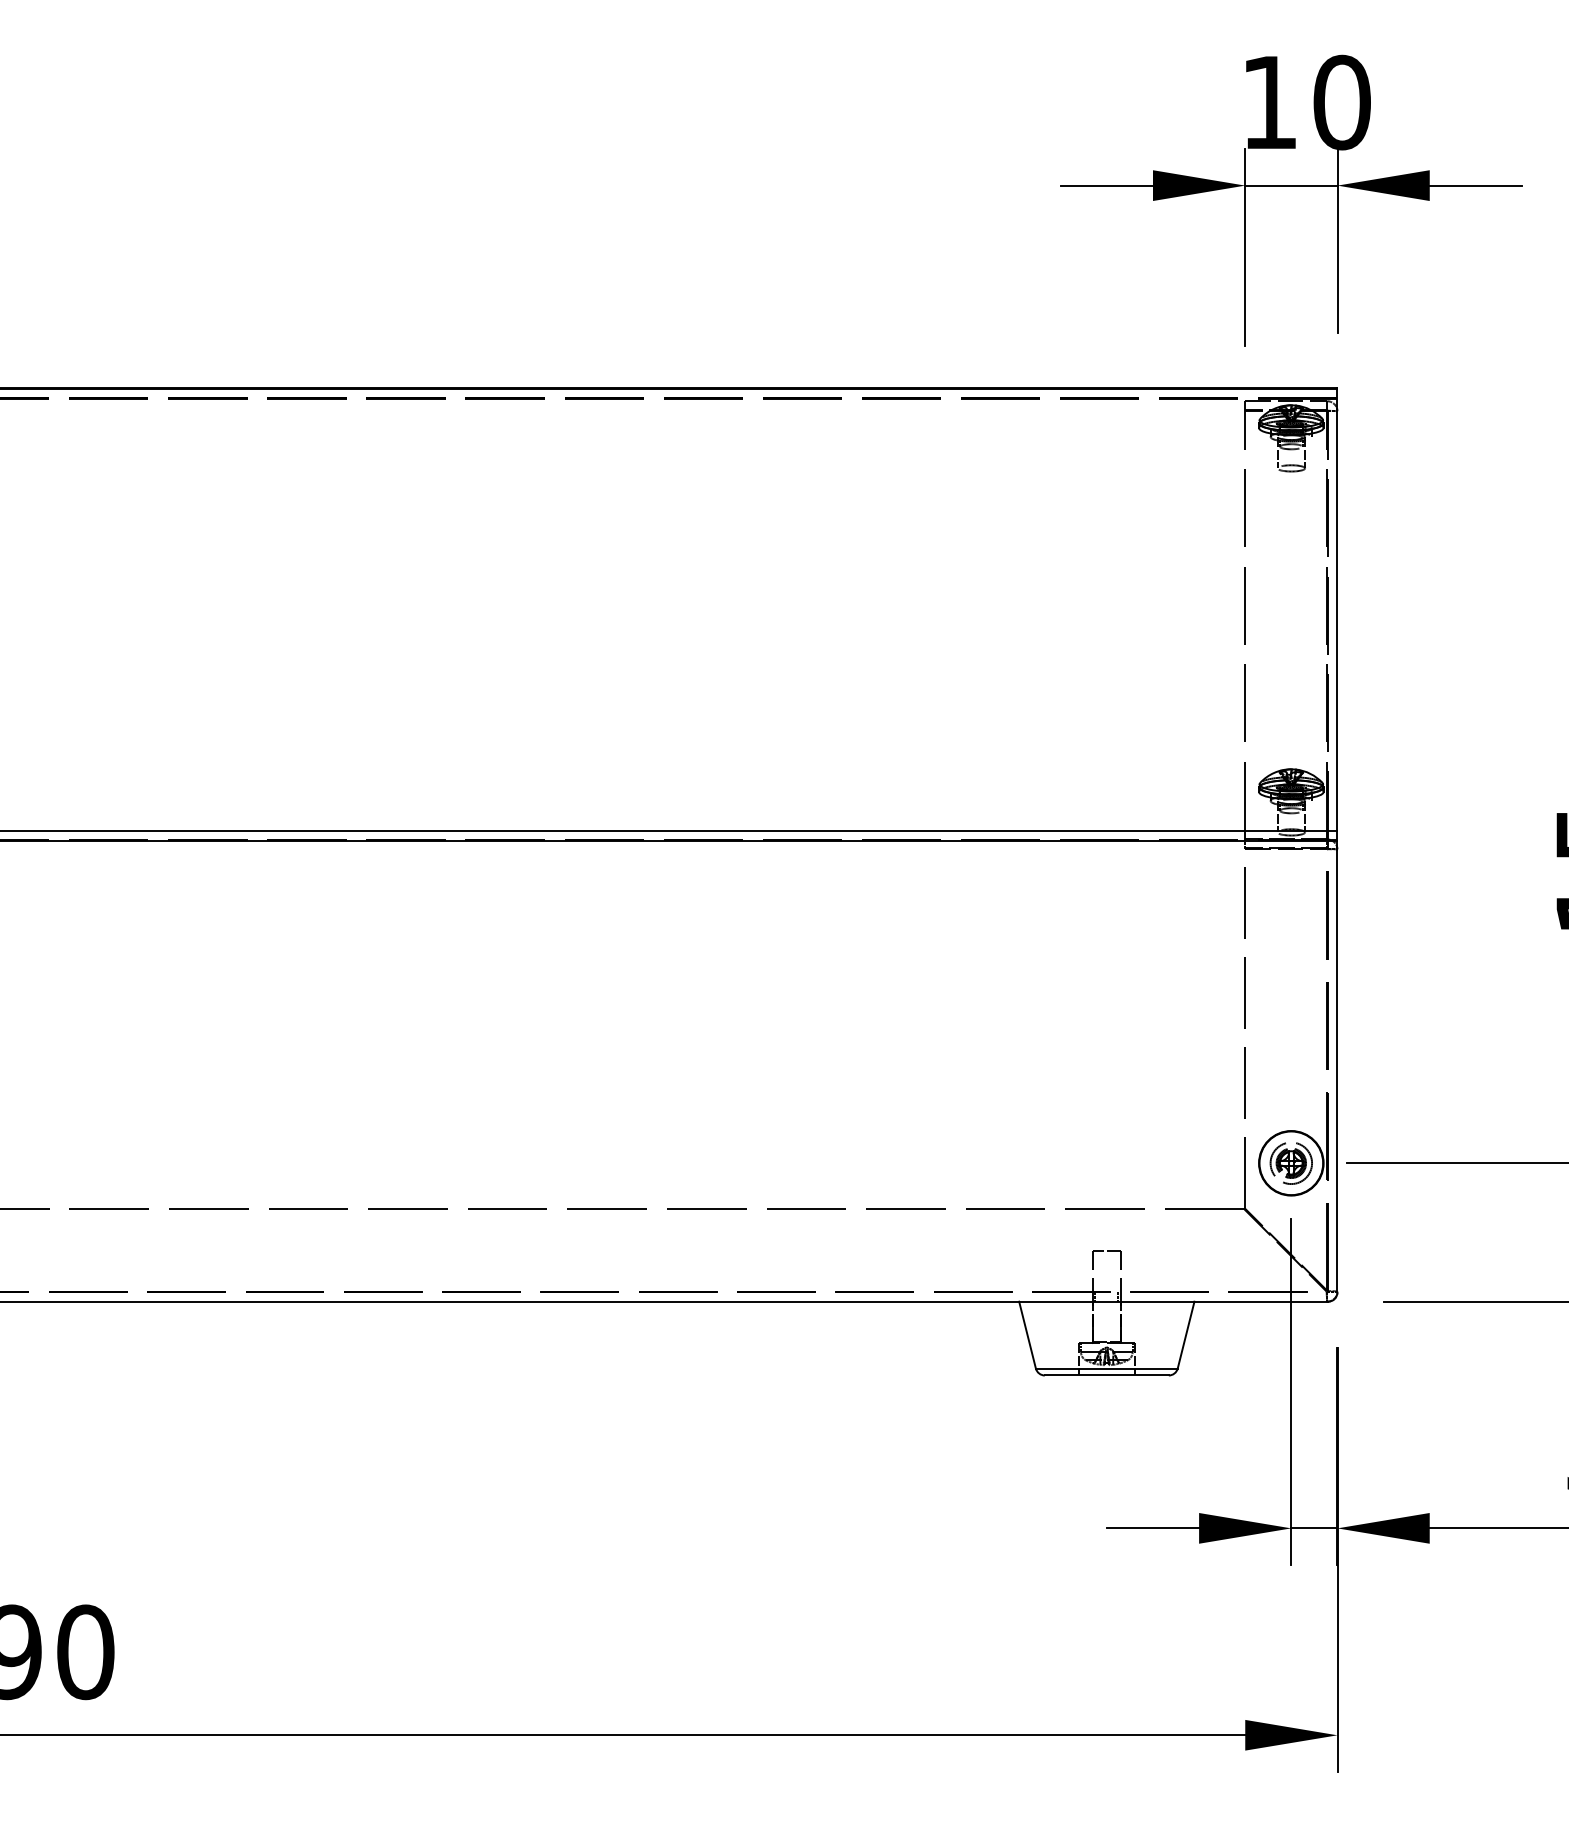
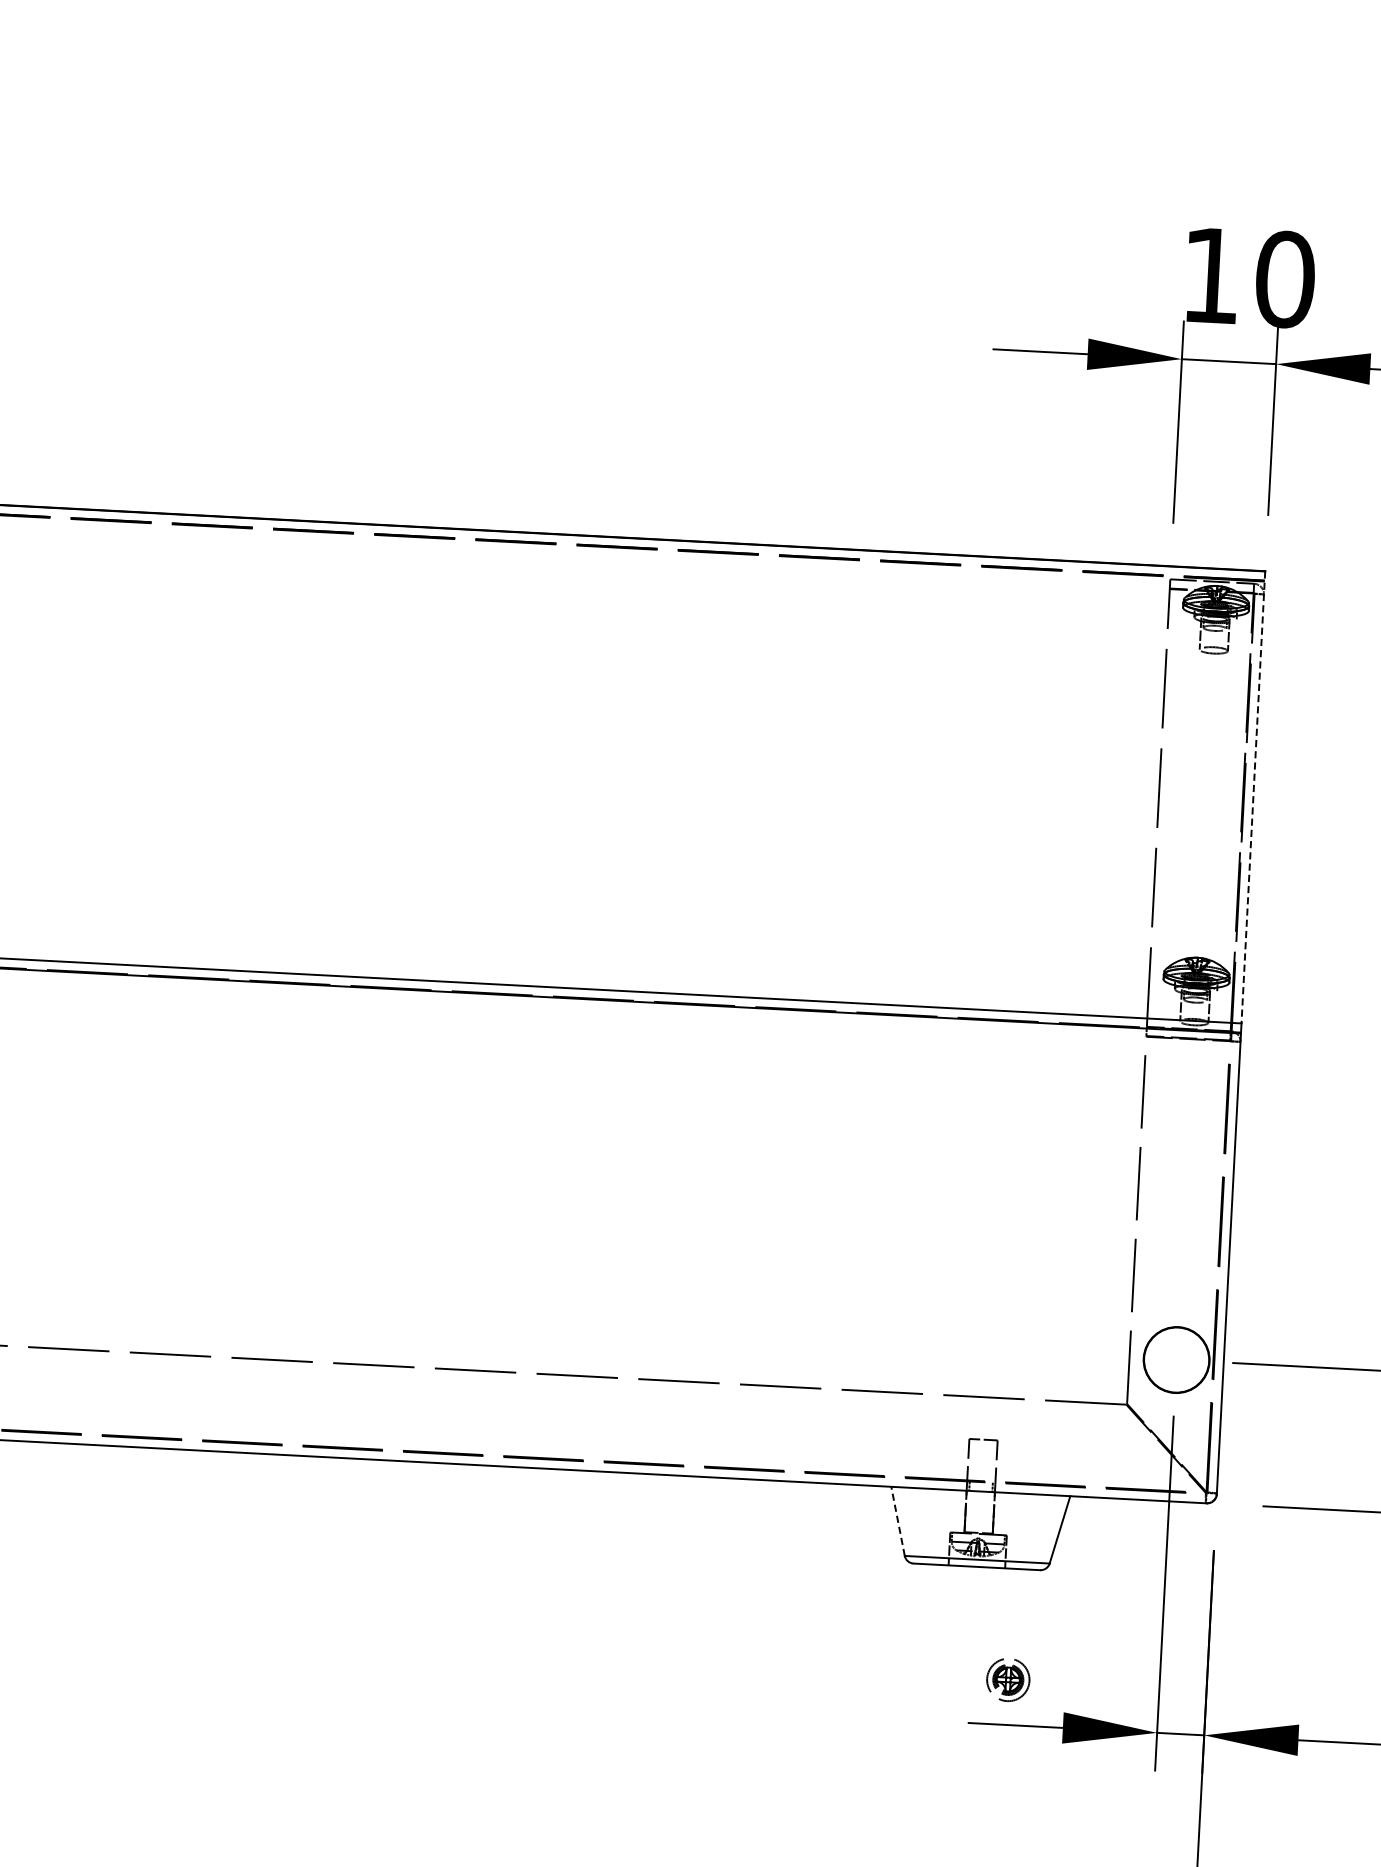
line: (1337, 610) -> (1253, 798), solid -> dashed
part: (1290, 1163) -> (1007, 1680), moved
line: (1027, 1334) -> (898, 1520), solid -> dashed

